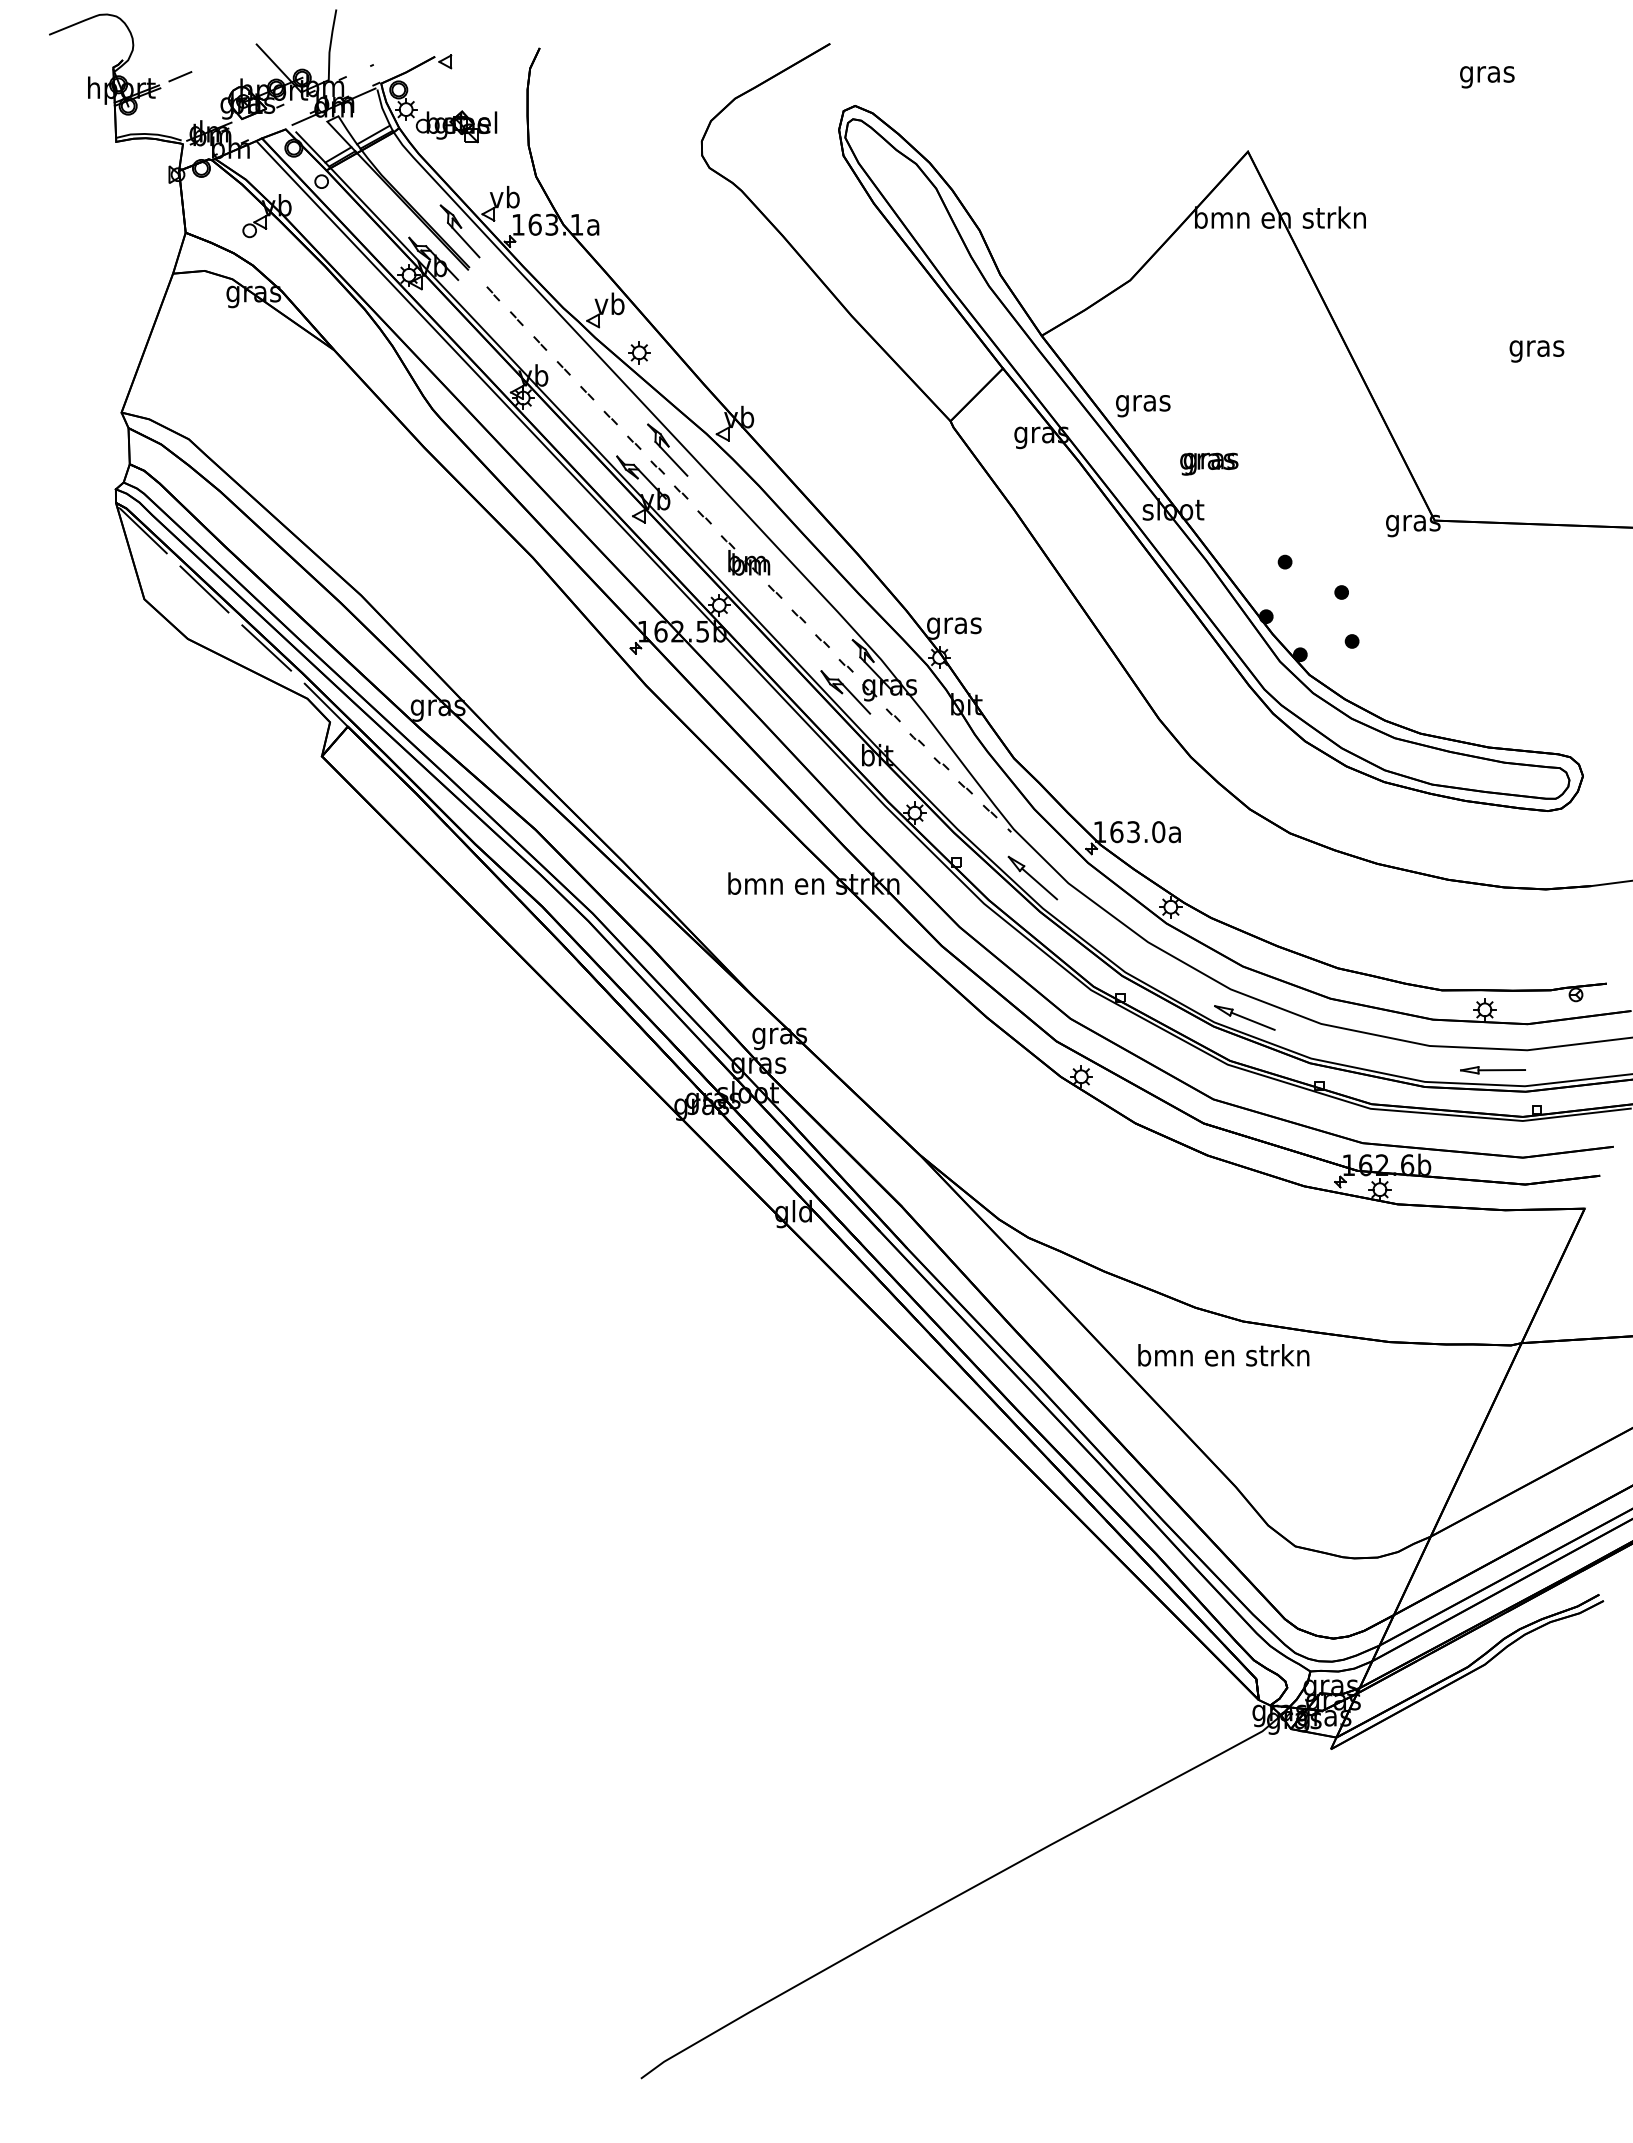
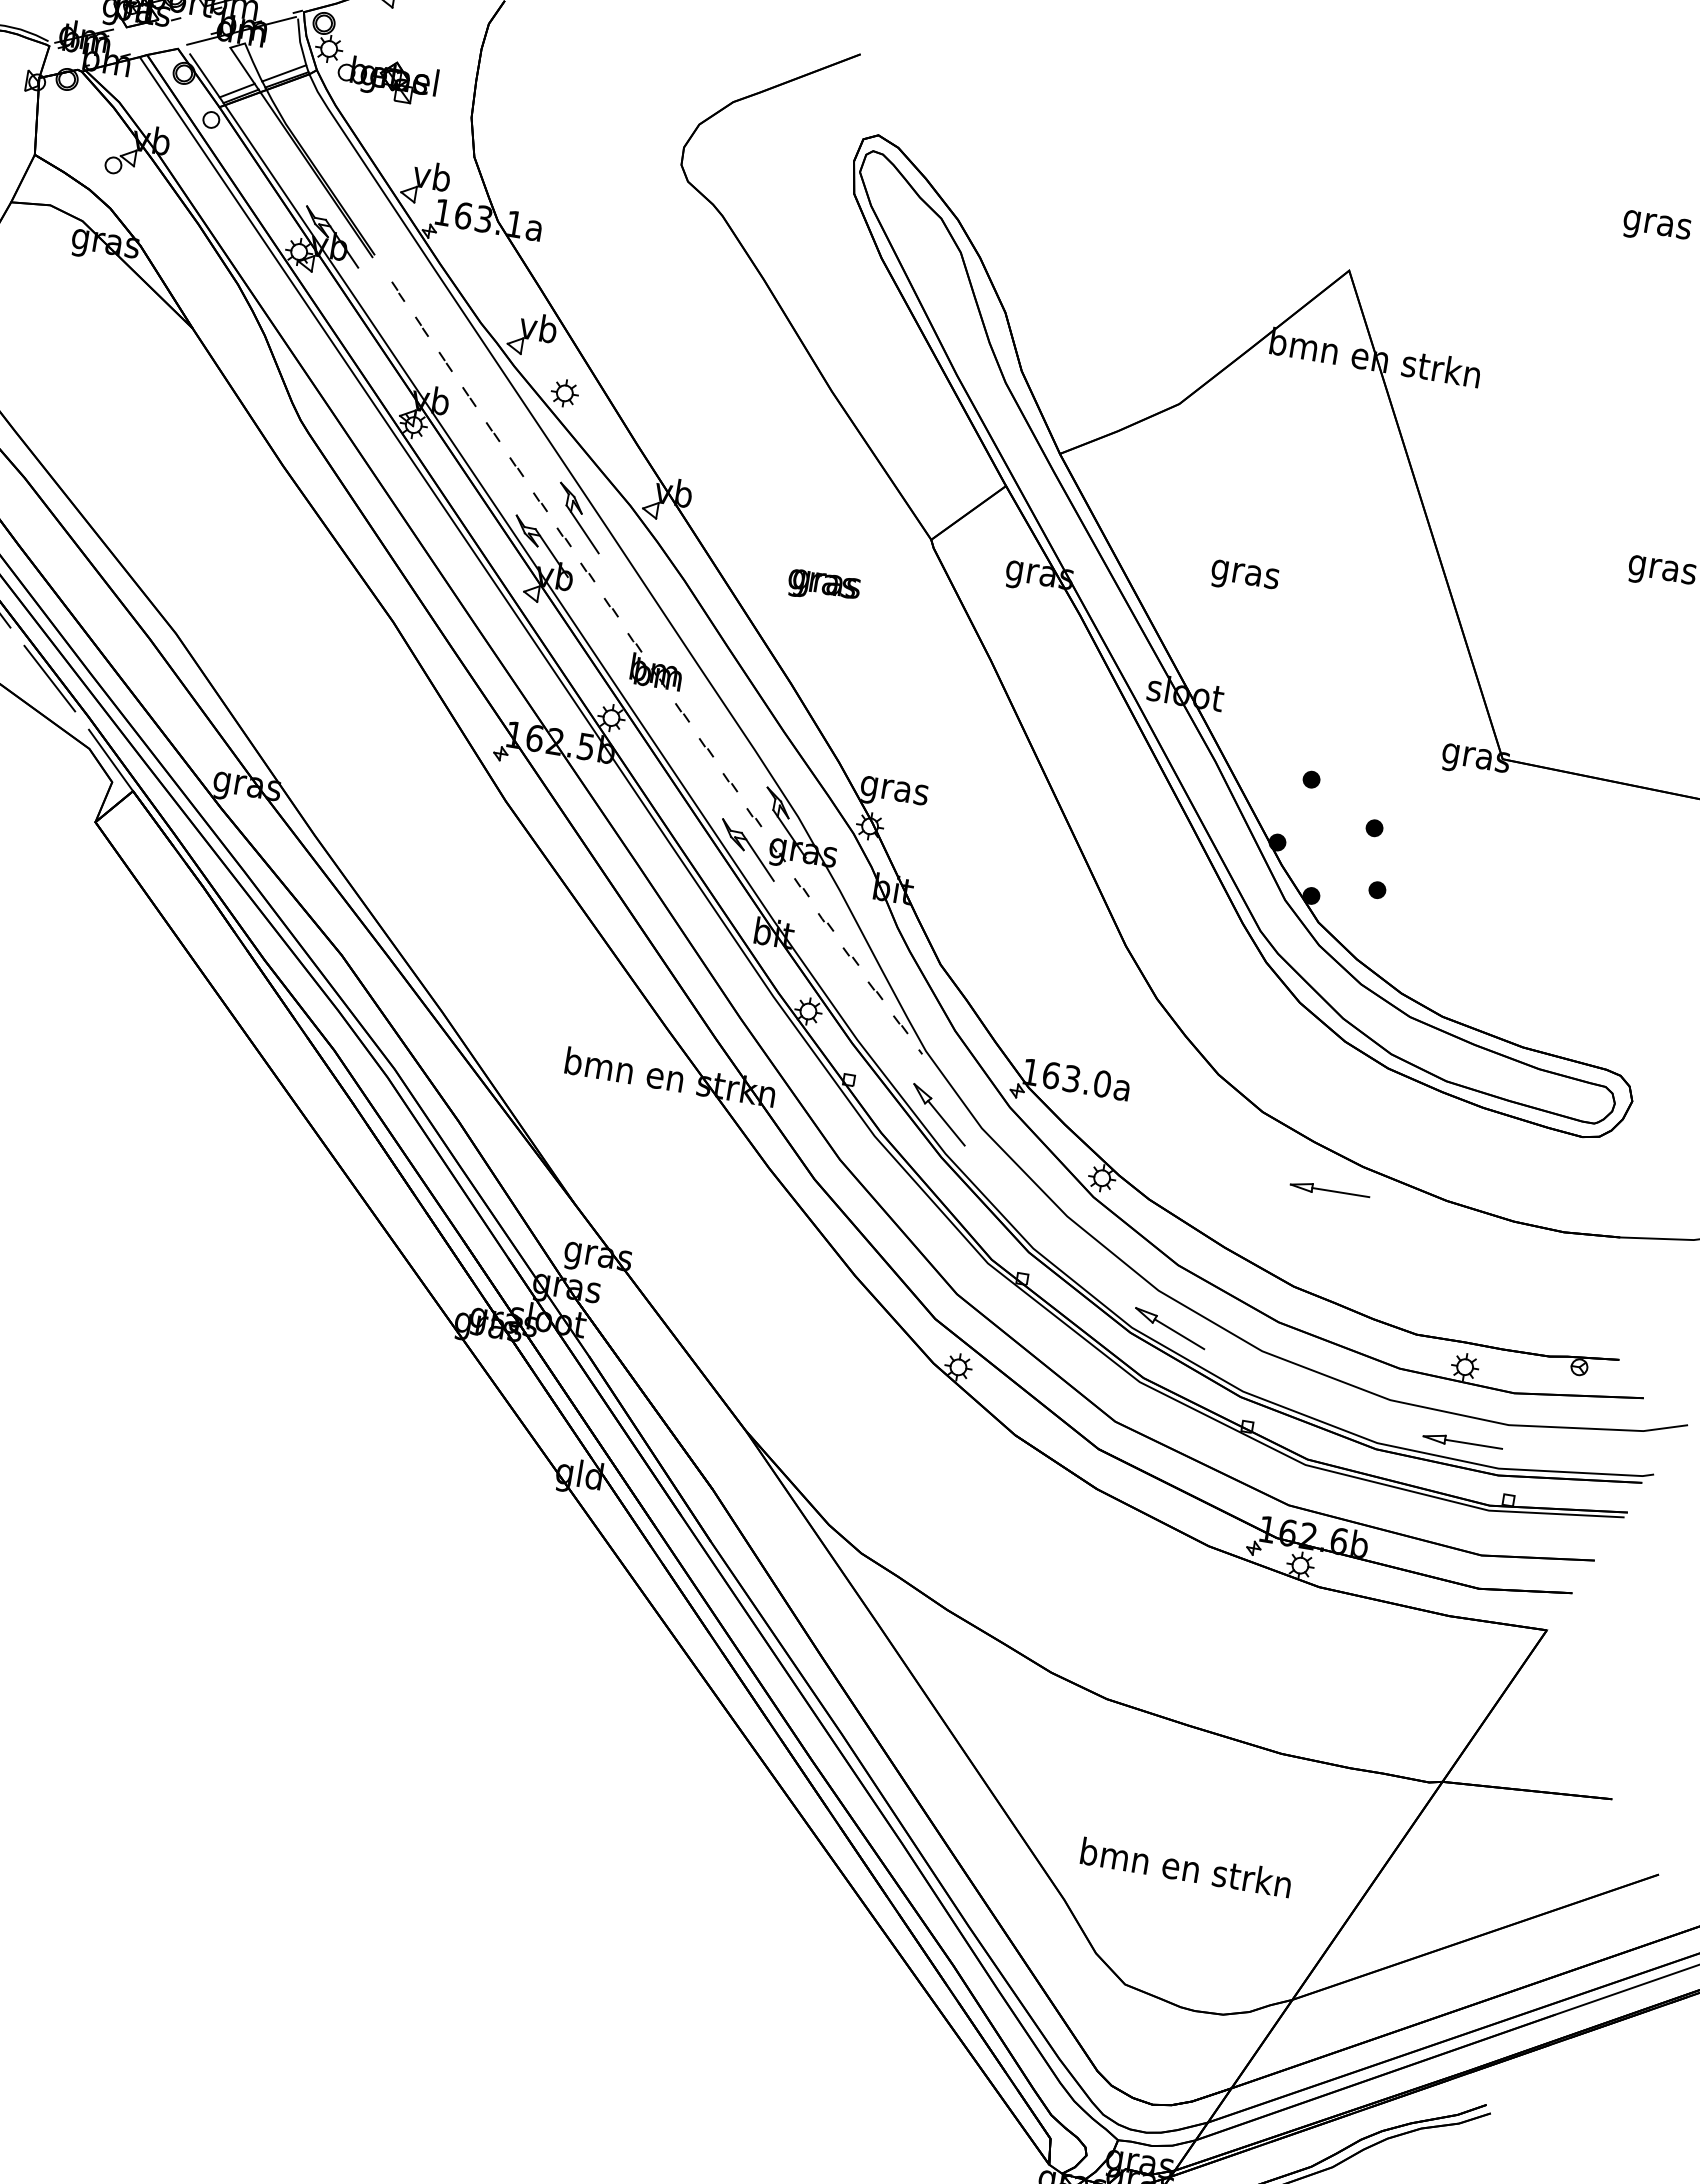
part: (459, 231) -> (369, 208), removed
text: (1143, 406) -> (1244, 578), moved
text: (1209, 463) -> (824, 586), moved
part: (1353, 887) -> (1329, 1191), added
text: (1223, 1355) -> (1185, 1867), moved

